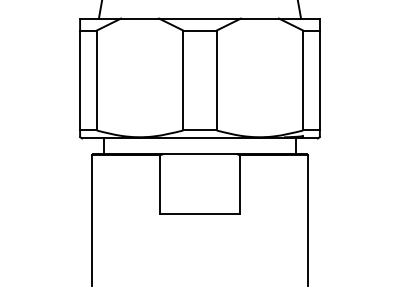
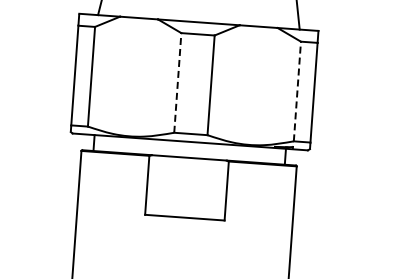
line: (183, 80) -> (177, 82), solid -> dashed
line: (303, 80) -> (297, 91), solid -> dashed

